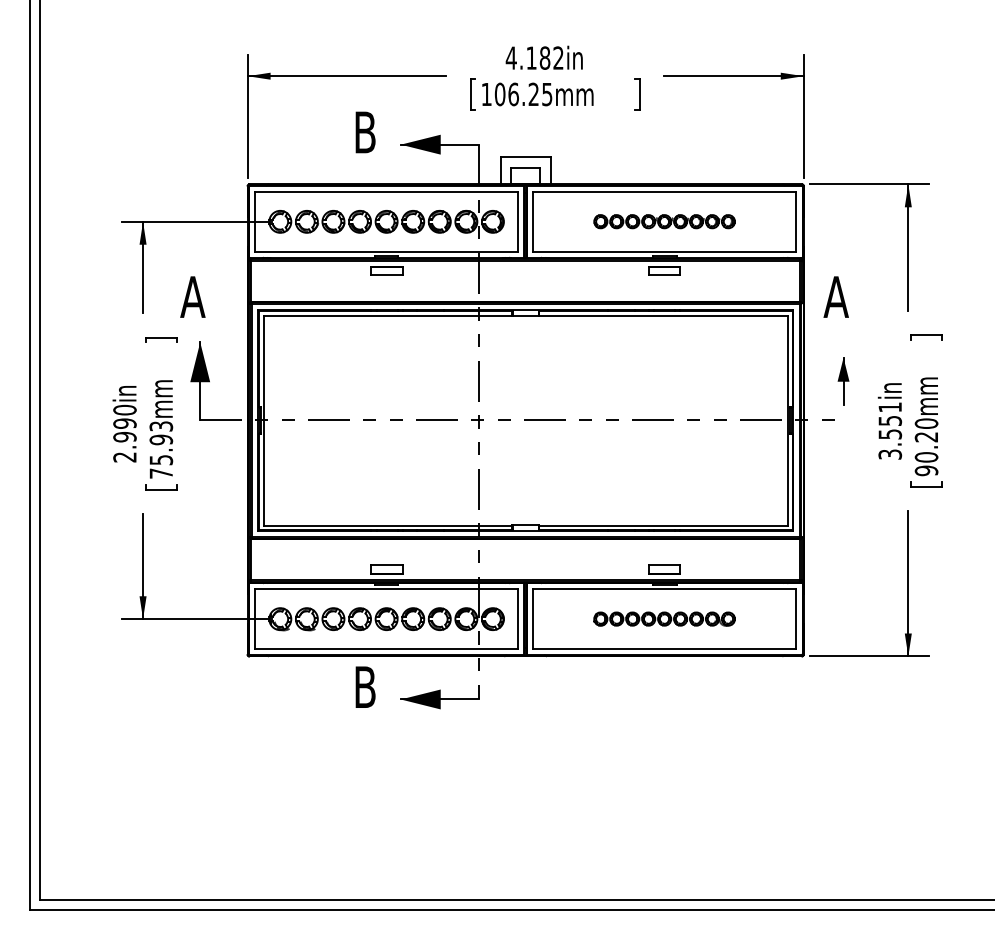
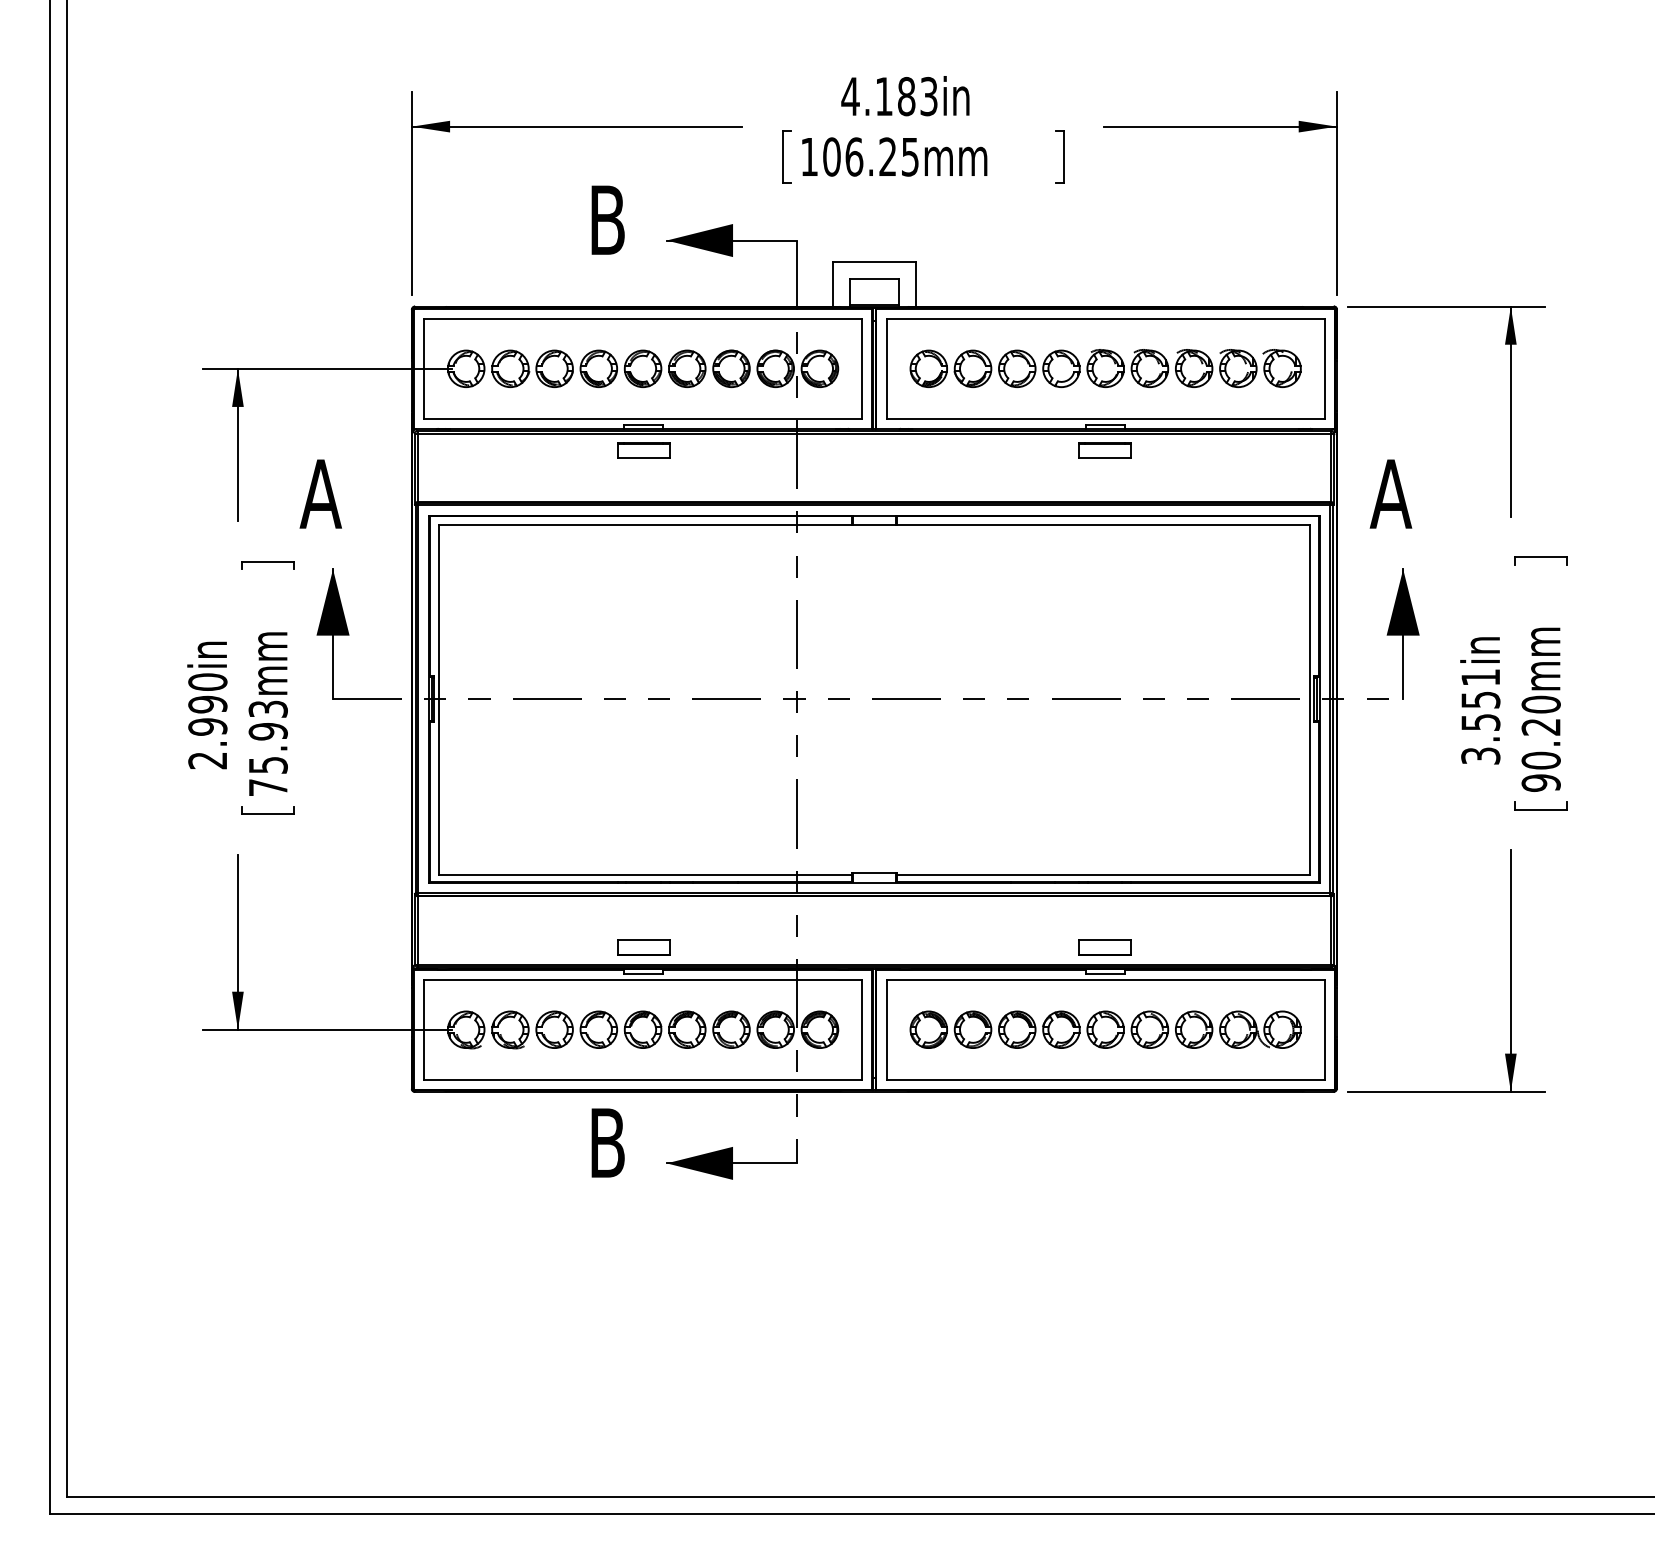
text: (558, 57) -> (928, 95), 4.182in -> 4.183in
part: (664, 221) -> (1105, 368), size x1.67
part: (843, 380) -> (1403, 632), size x1.67
part: (664, 618) -> (1105, 1028), size x1.67

